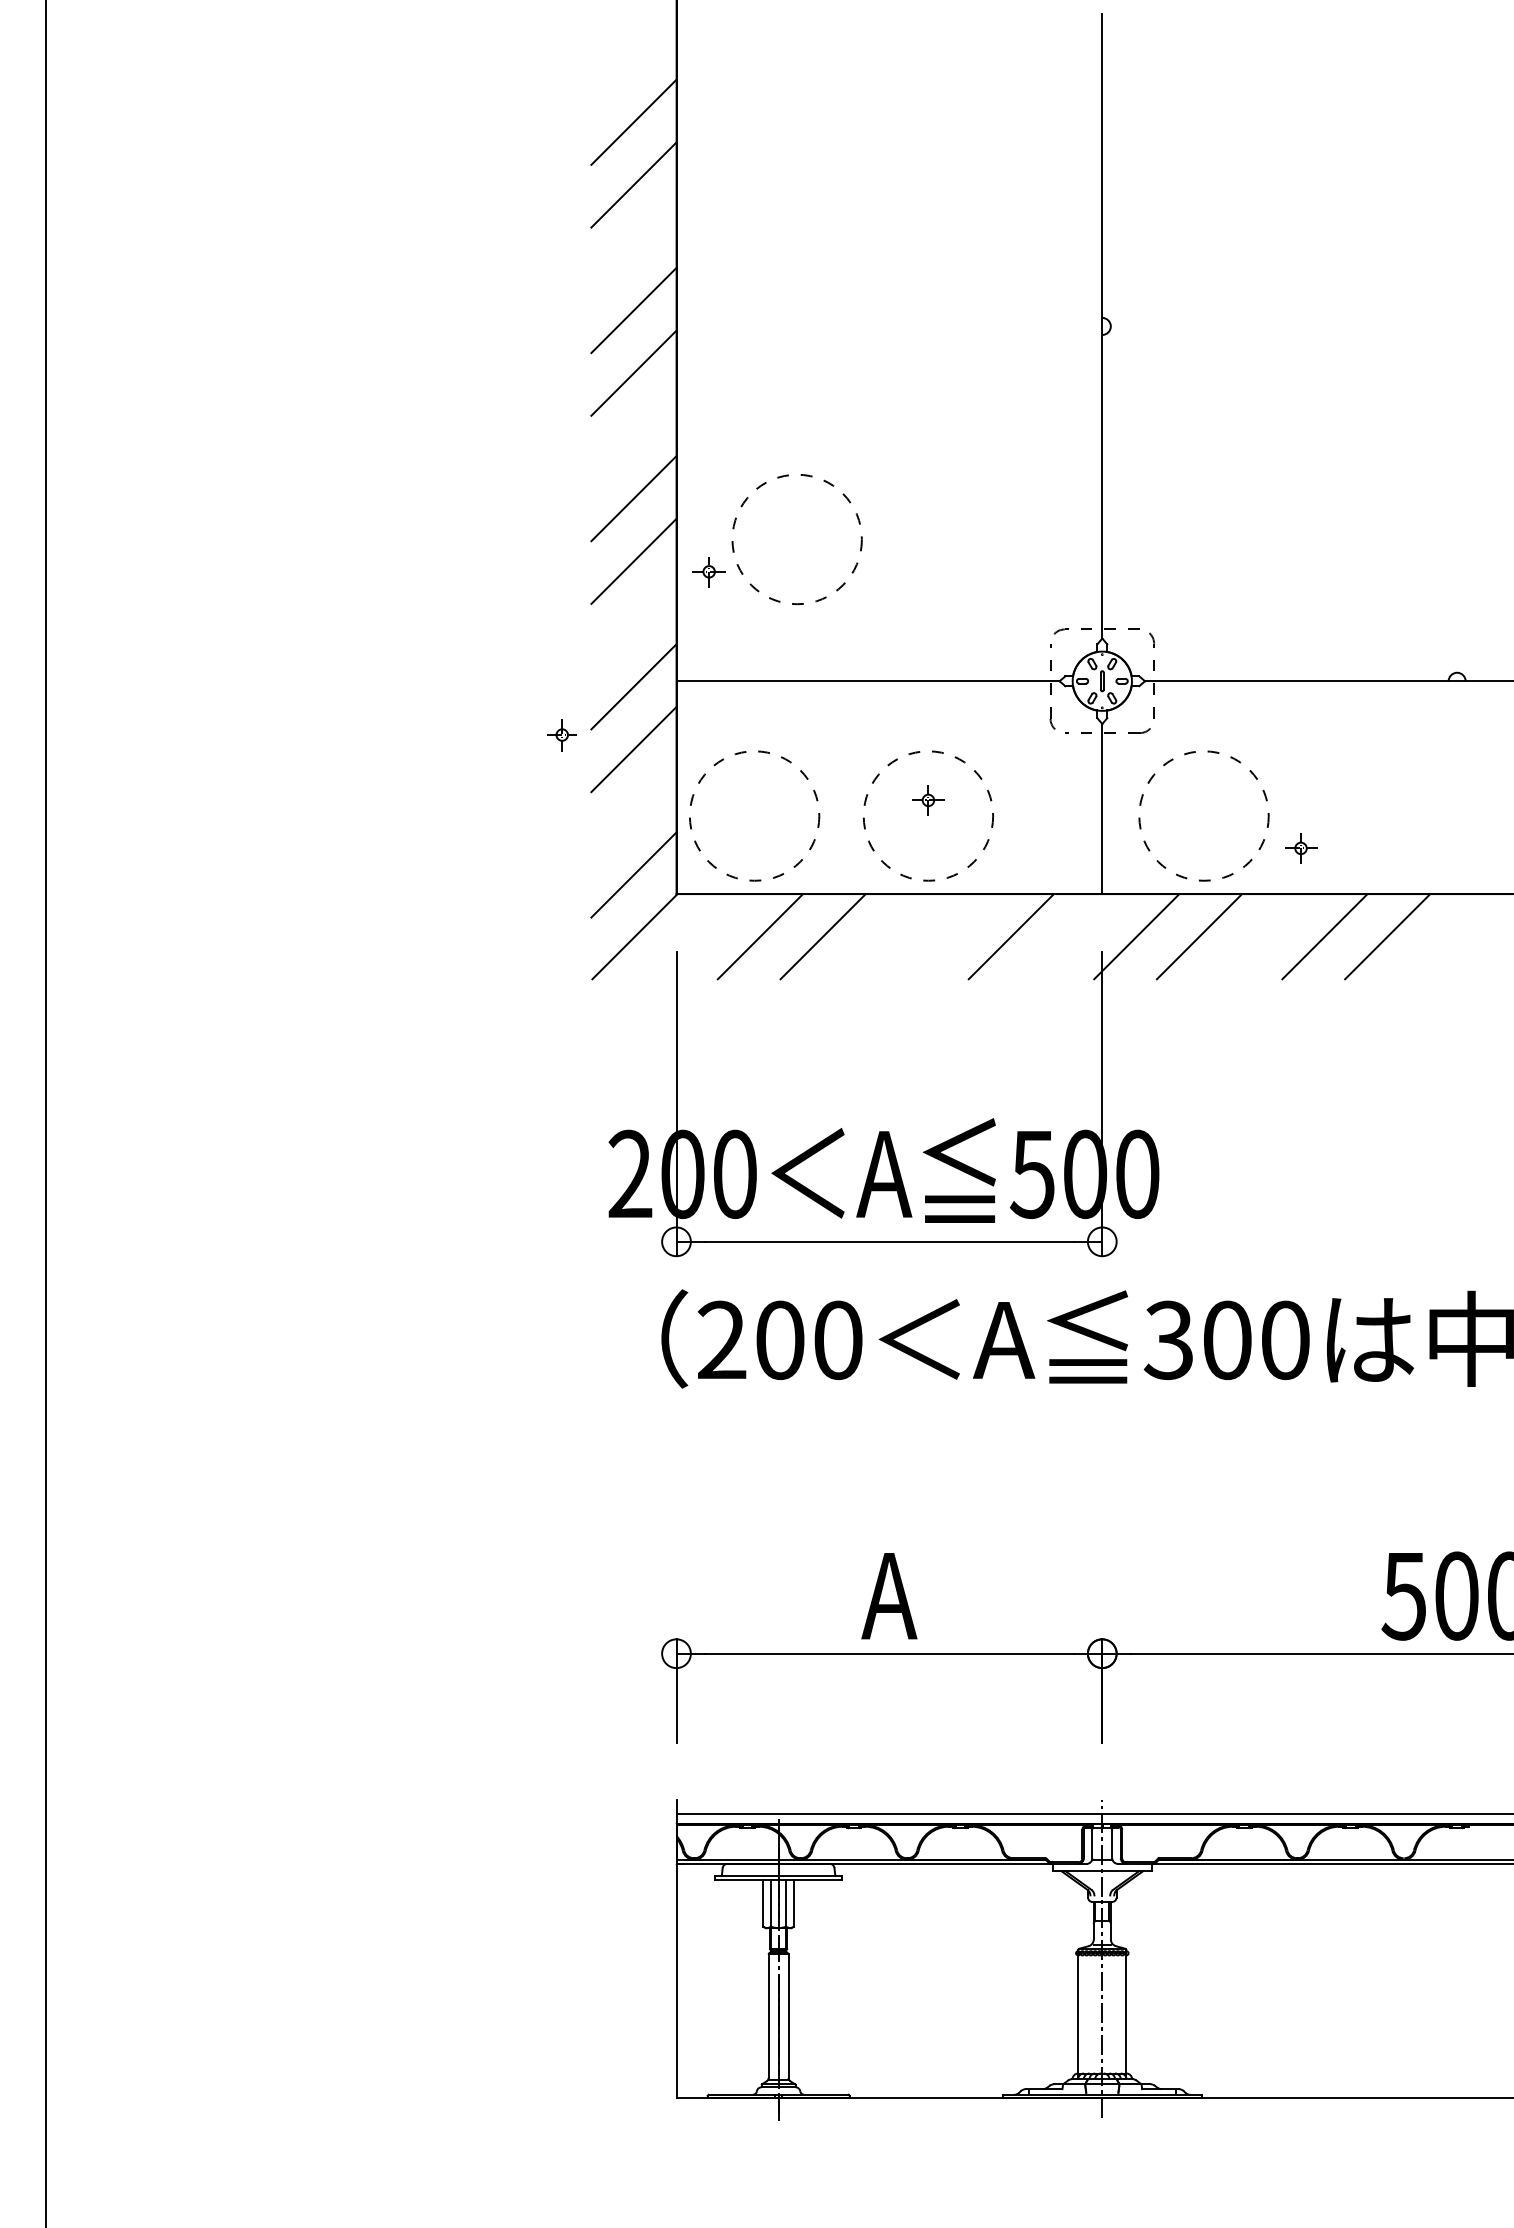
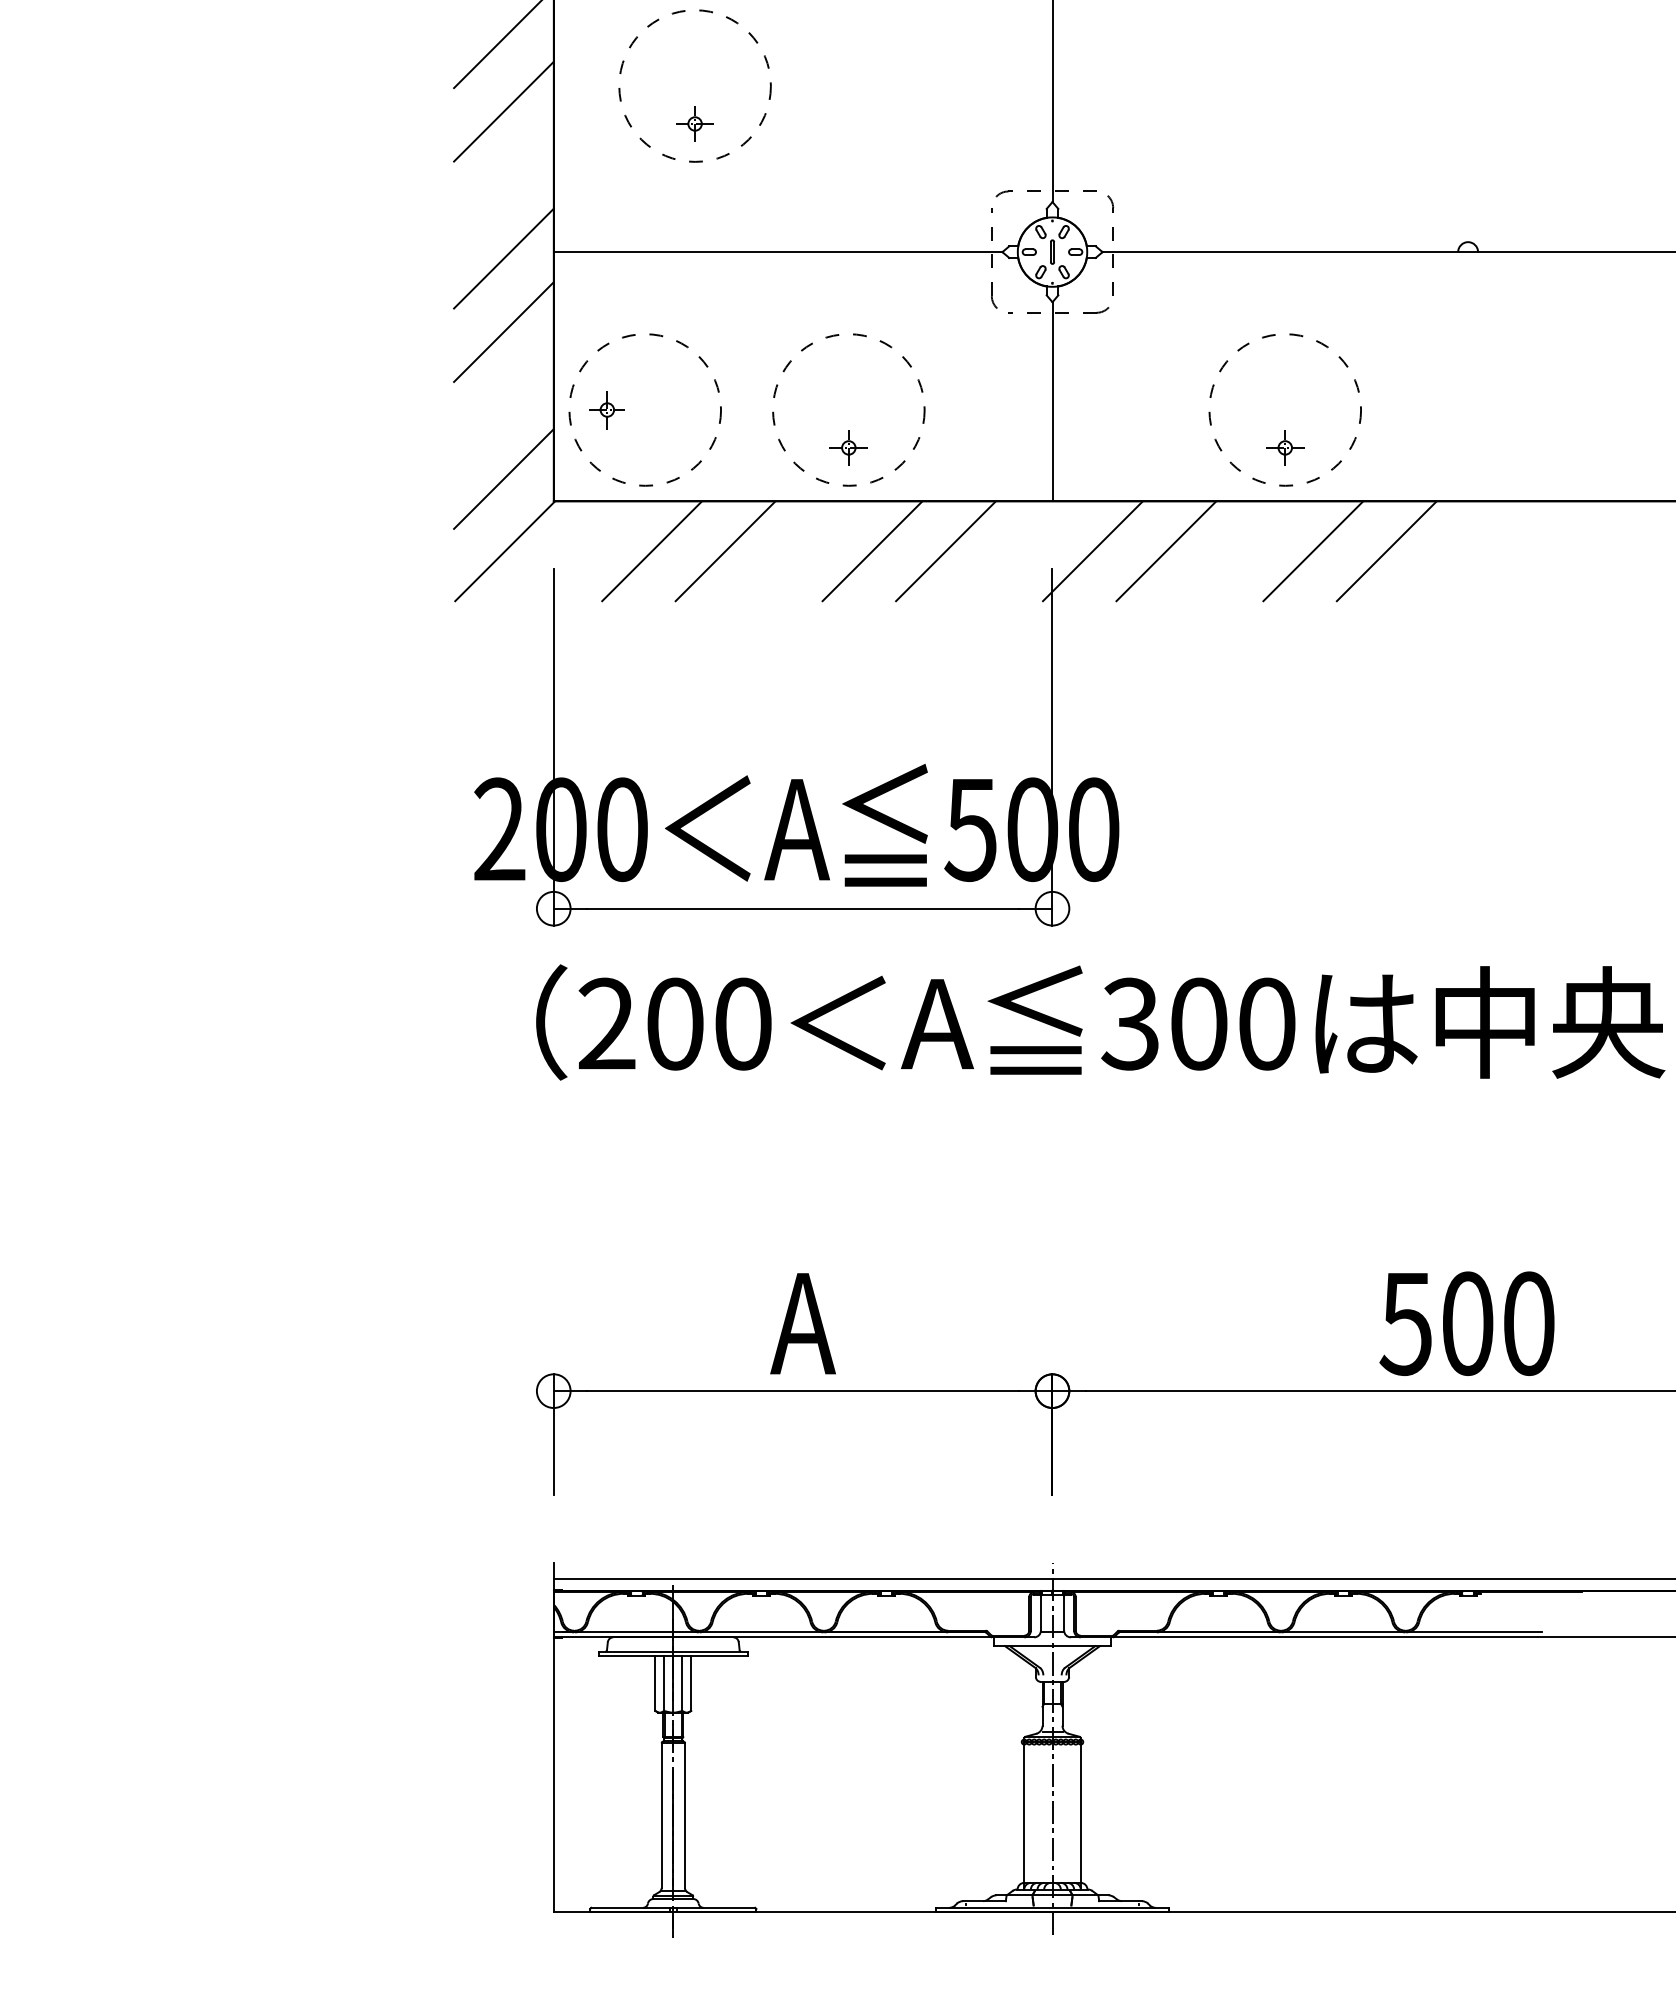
part: (708, 572) -> (694, 124), moved
part: (561, 735) -> (606, 410), moved
part: (928, 800) -> (848, 448), moved
circle: (1203, 815) -> (1284, 409), moved
line: (948, 936) -> (872, 551), added

